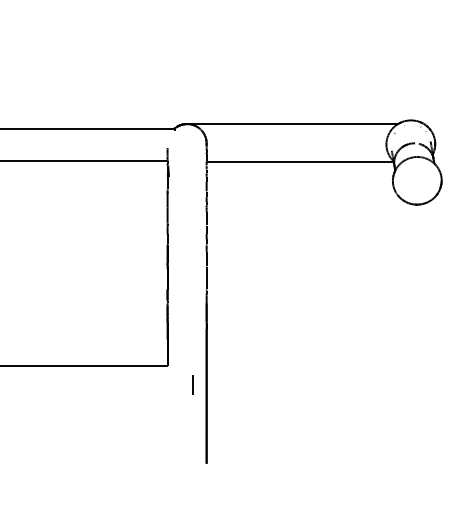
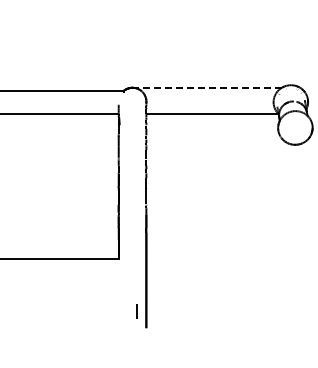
line: (293, 123) -> (207, 87), solid -> dashed
line: (192, 385) -> (136, 311), moved

